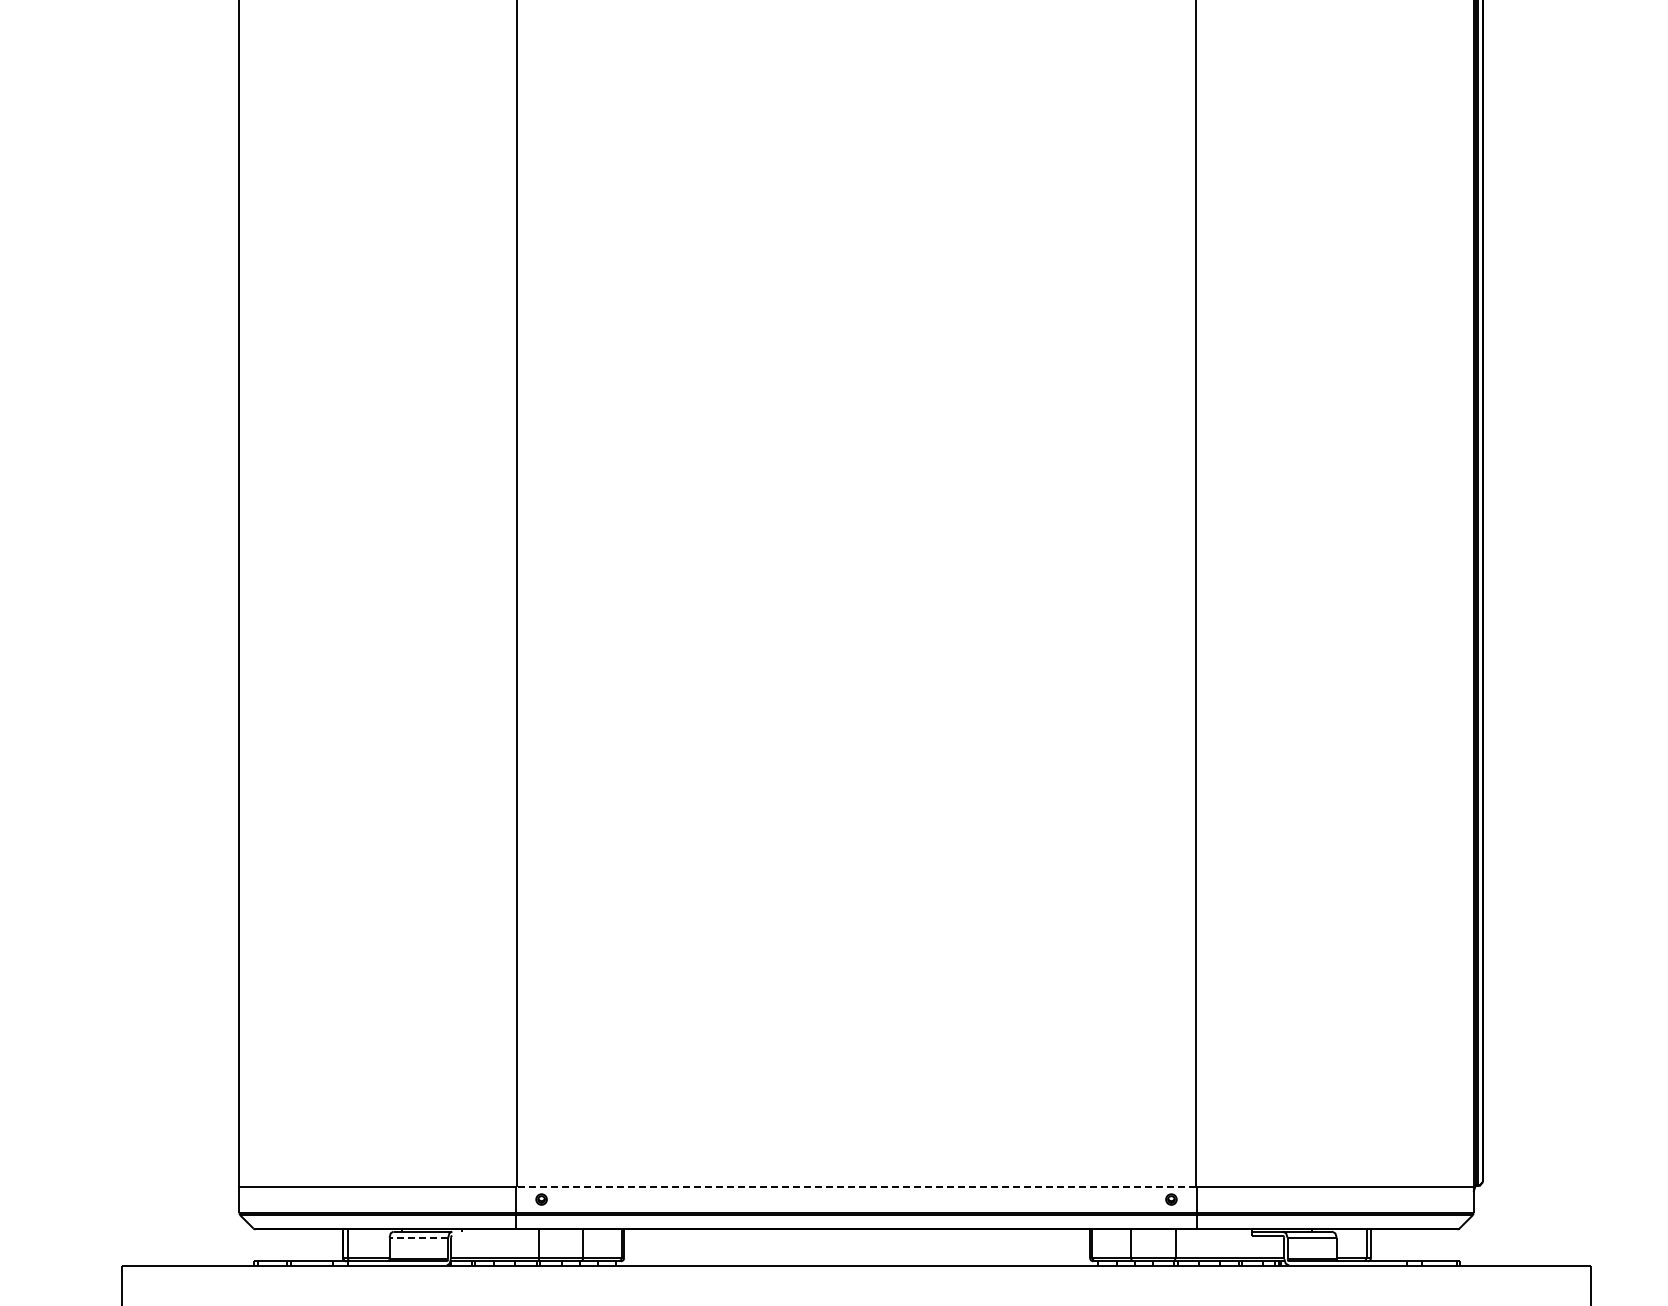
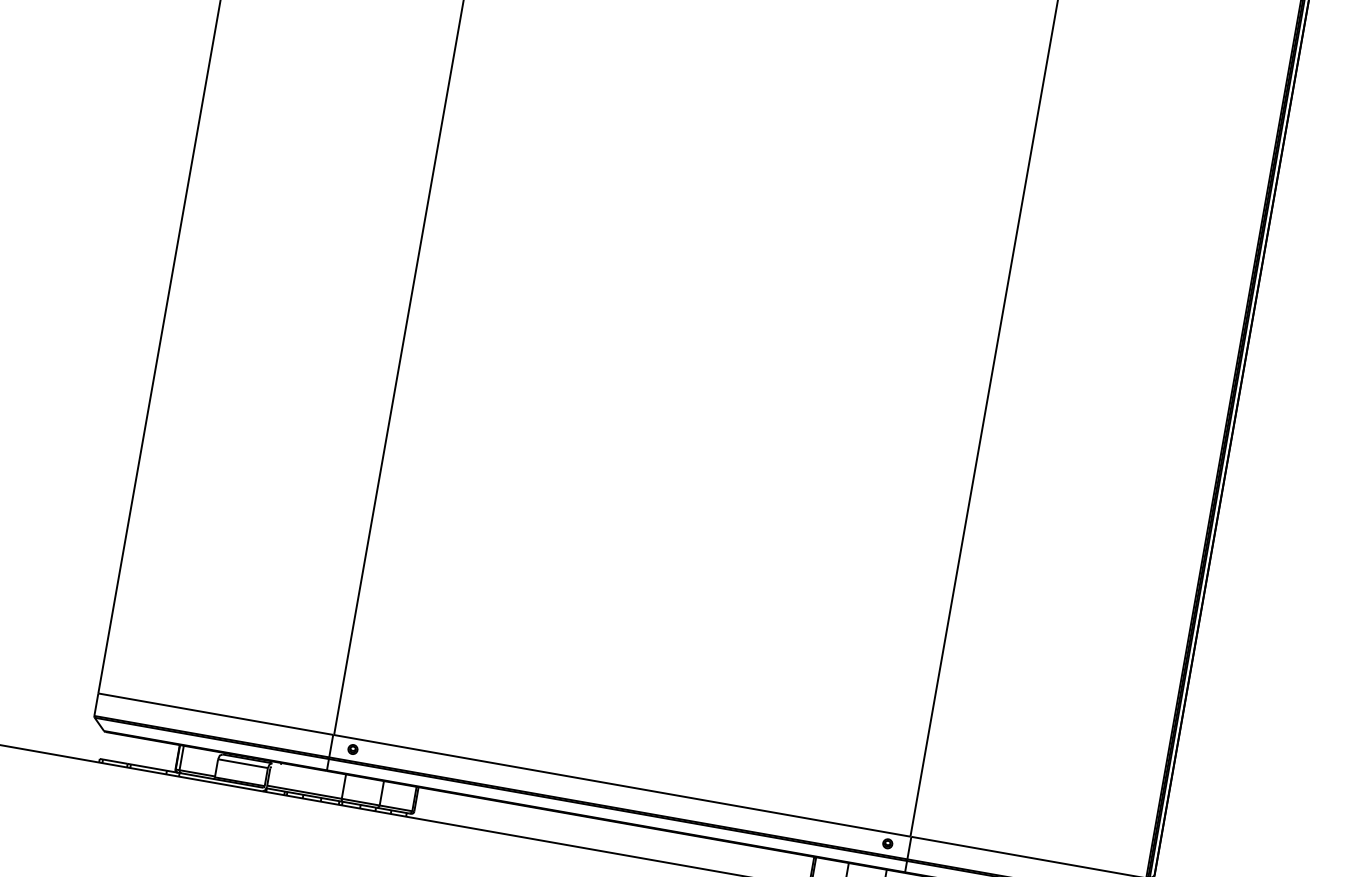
line: (856, 1186) -> (622, 785), dashed -> solid
line: (418, 1237) -> (242, 763), dashed -> solid

